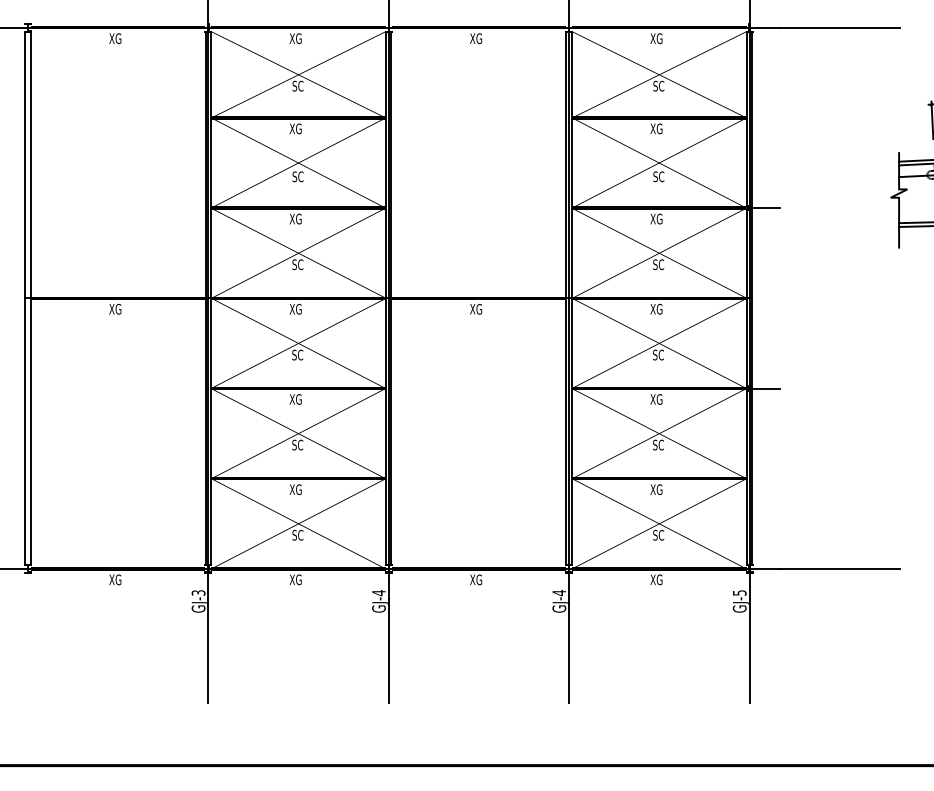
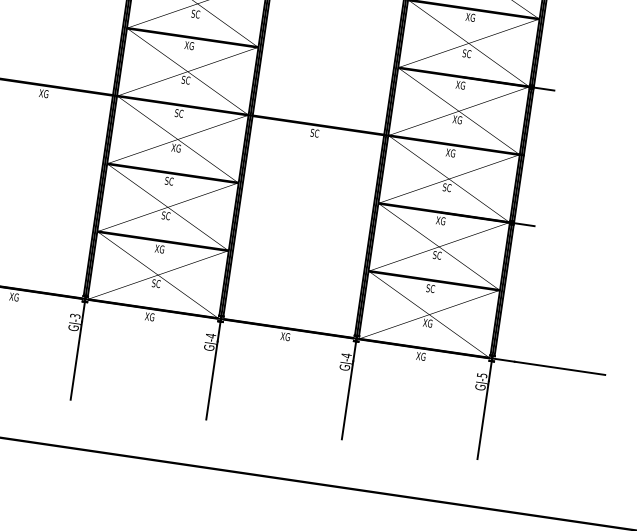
text: (658, 264) -> (457, 119), SC -> XG
text: (295, 308) -> (179, 112), XG -> SC
text: (476, 308) -> (315, 132), XG -> SC
text: (298, 354) -> (176, 147), SC -> XG
text: (295, 399) -> (169, 181), XG -> SC
text: (656, 489) -> (430, 288), XG -> SC
text: (658, 534) -> (427, 322), SC -> XG

